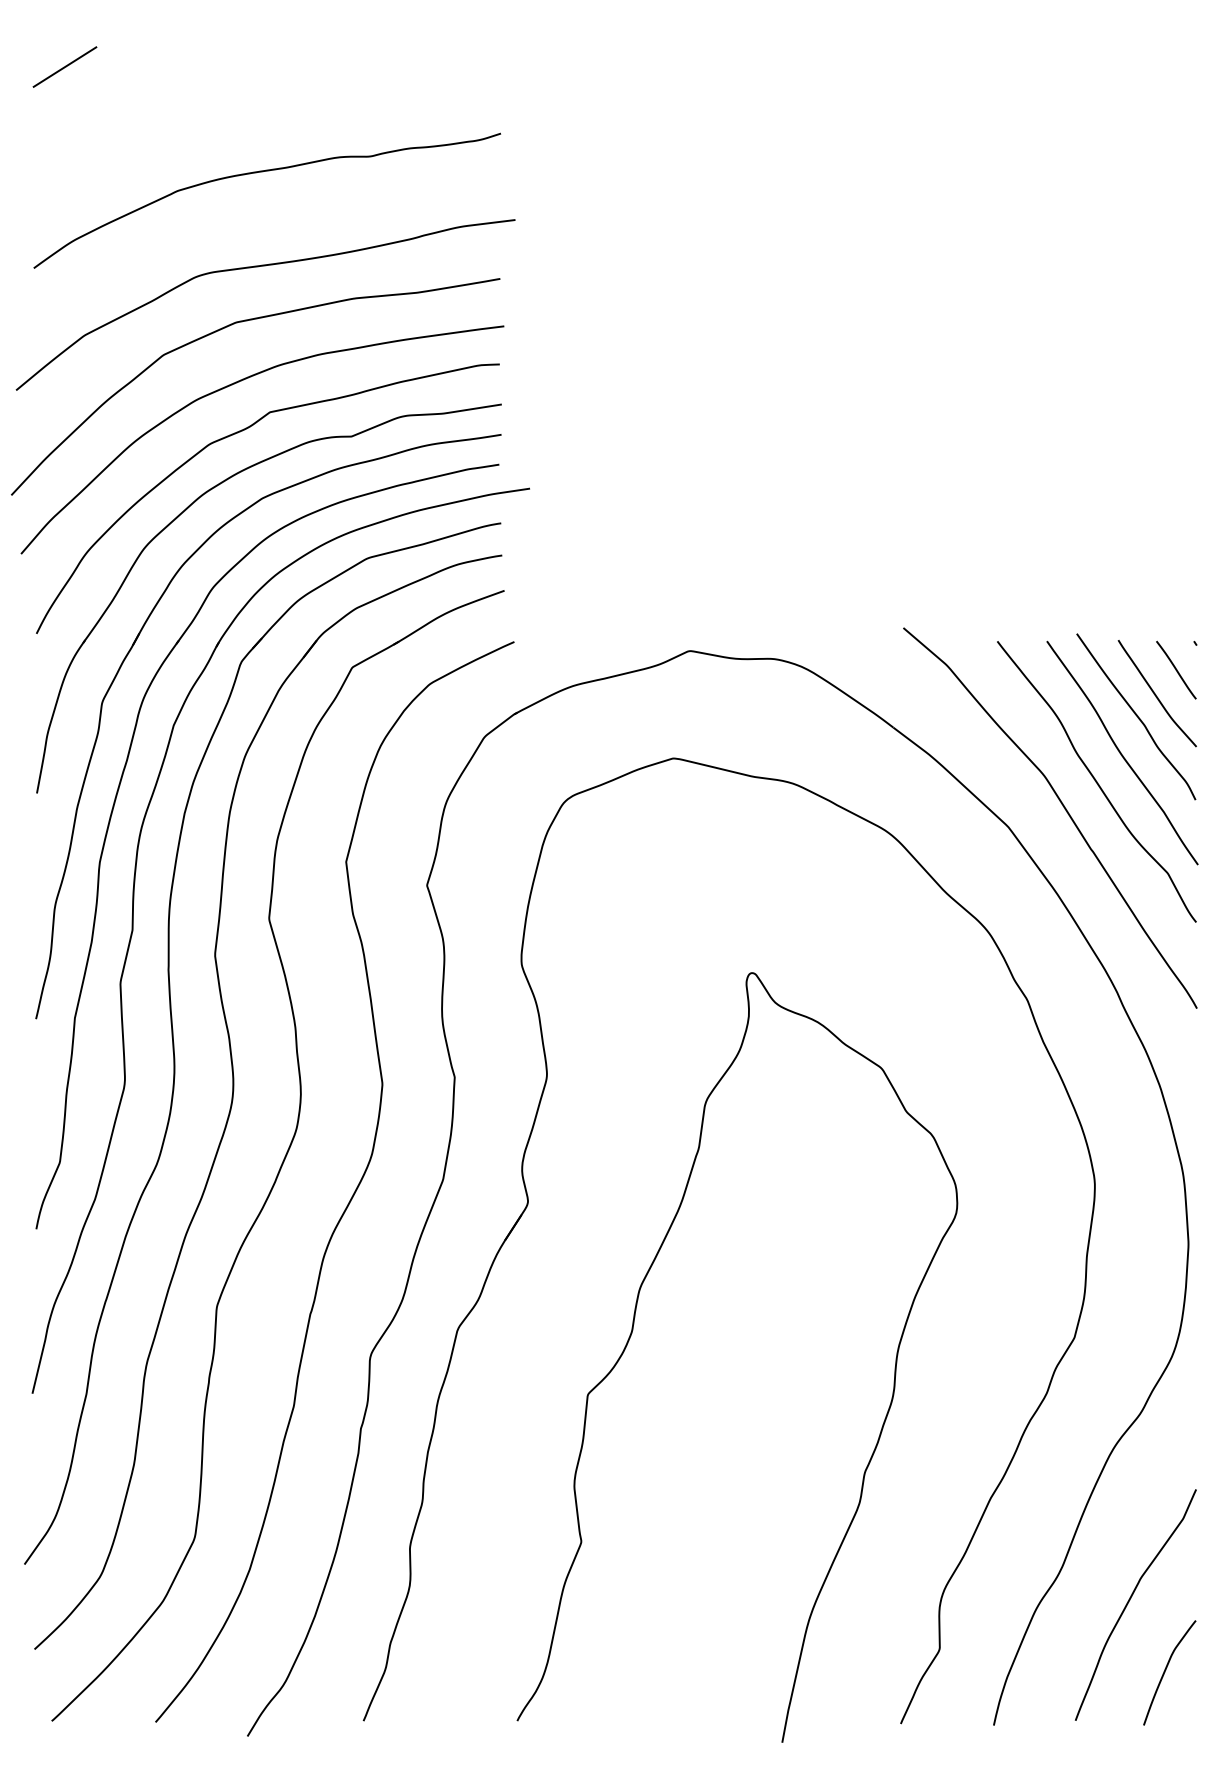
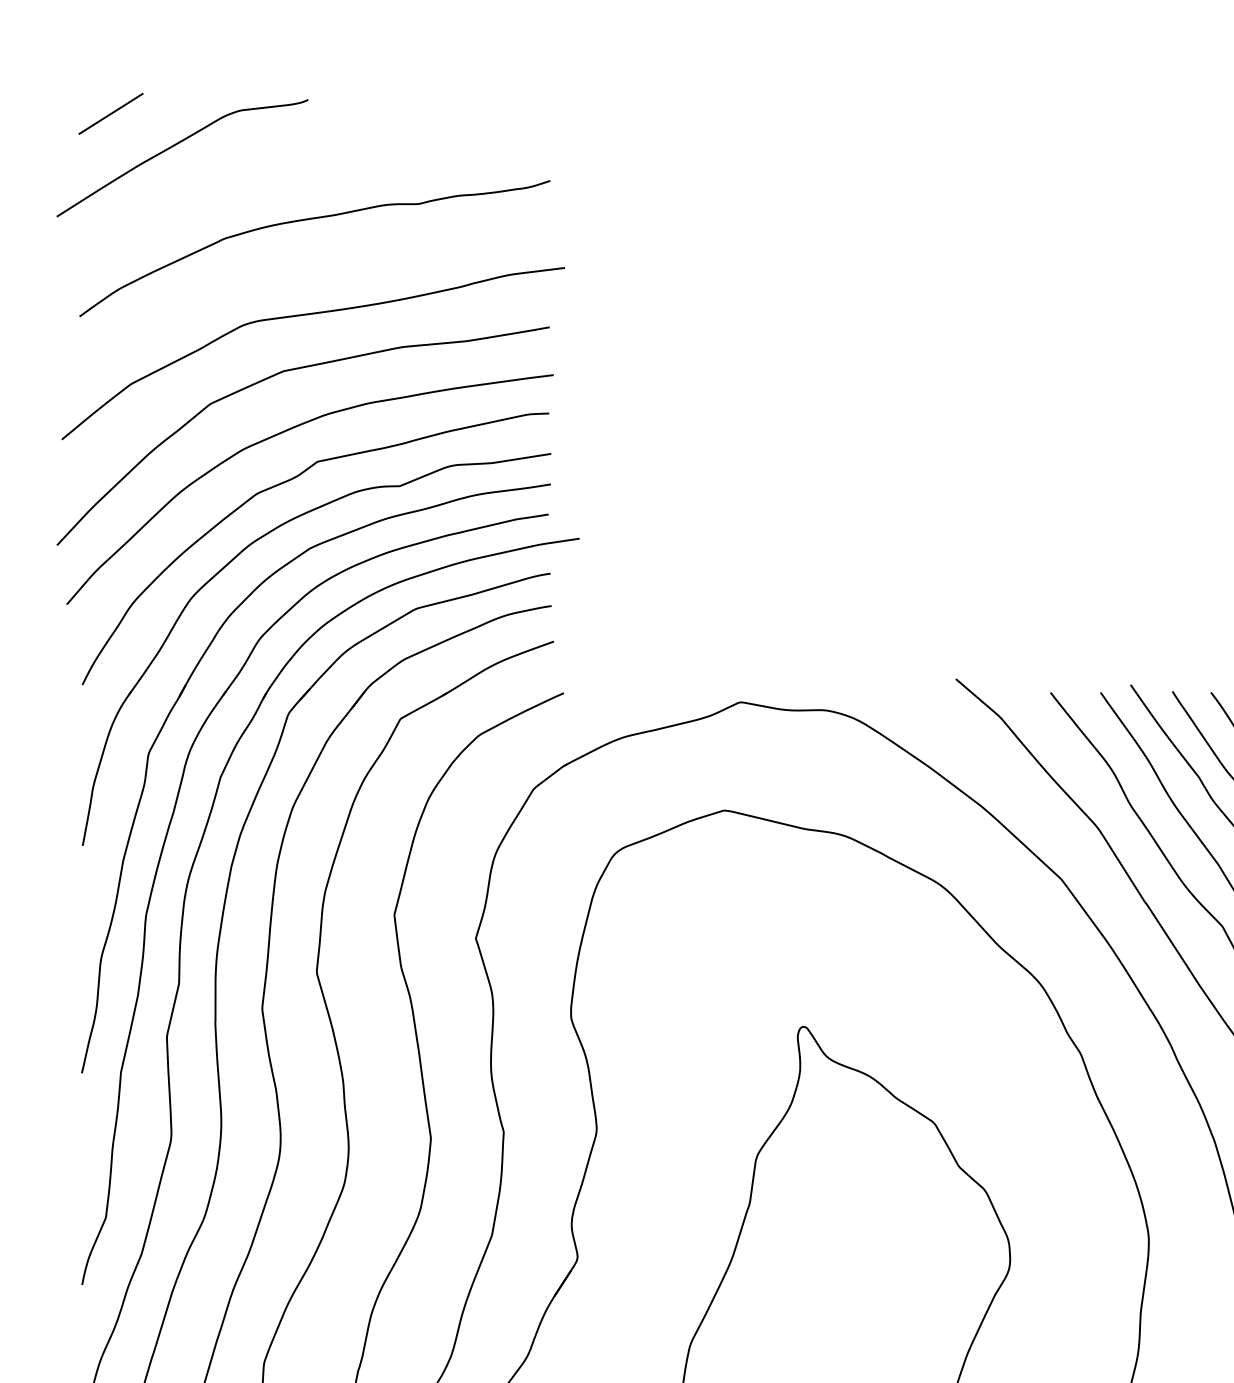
curve: (129, 98) -> (176, 145), added

